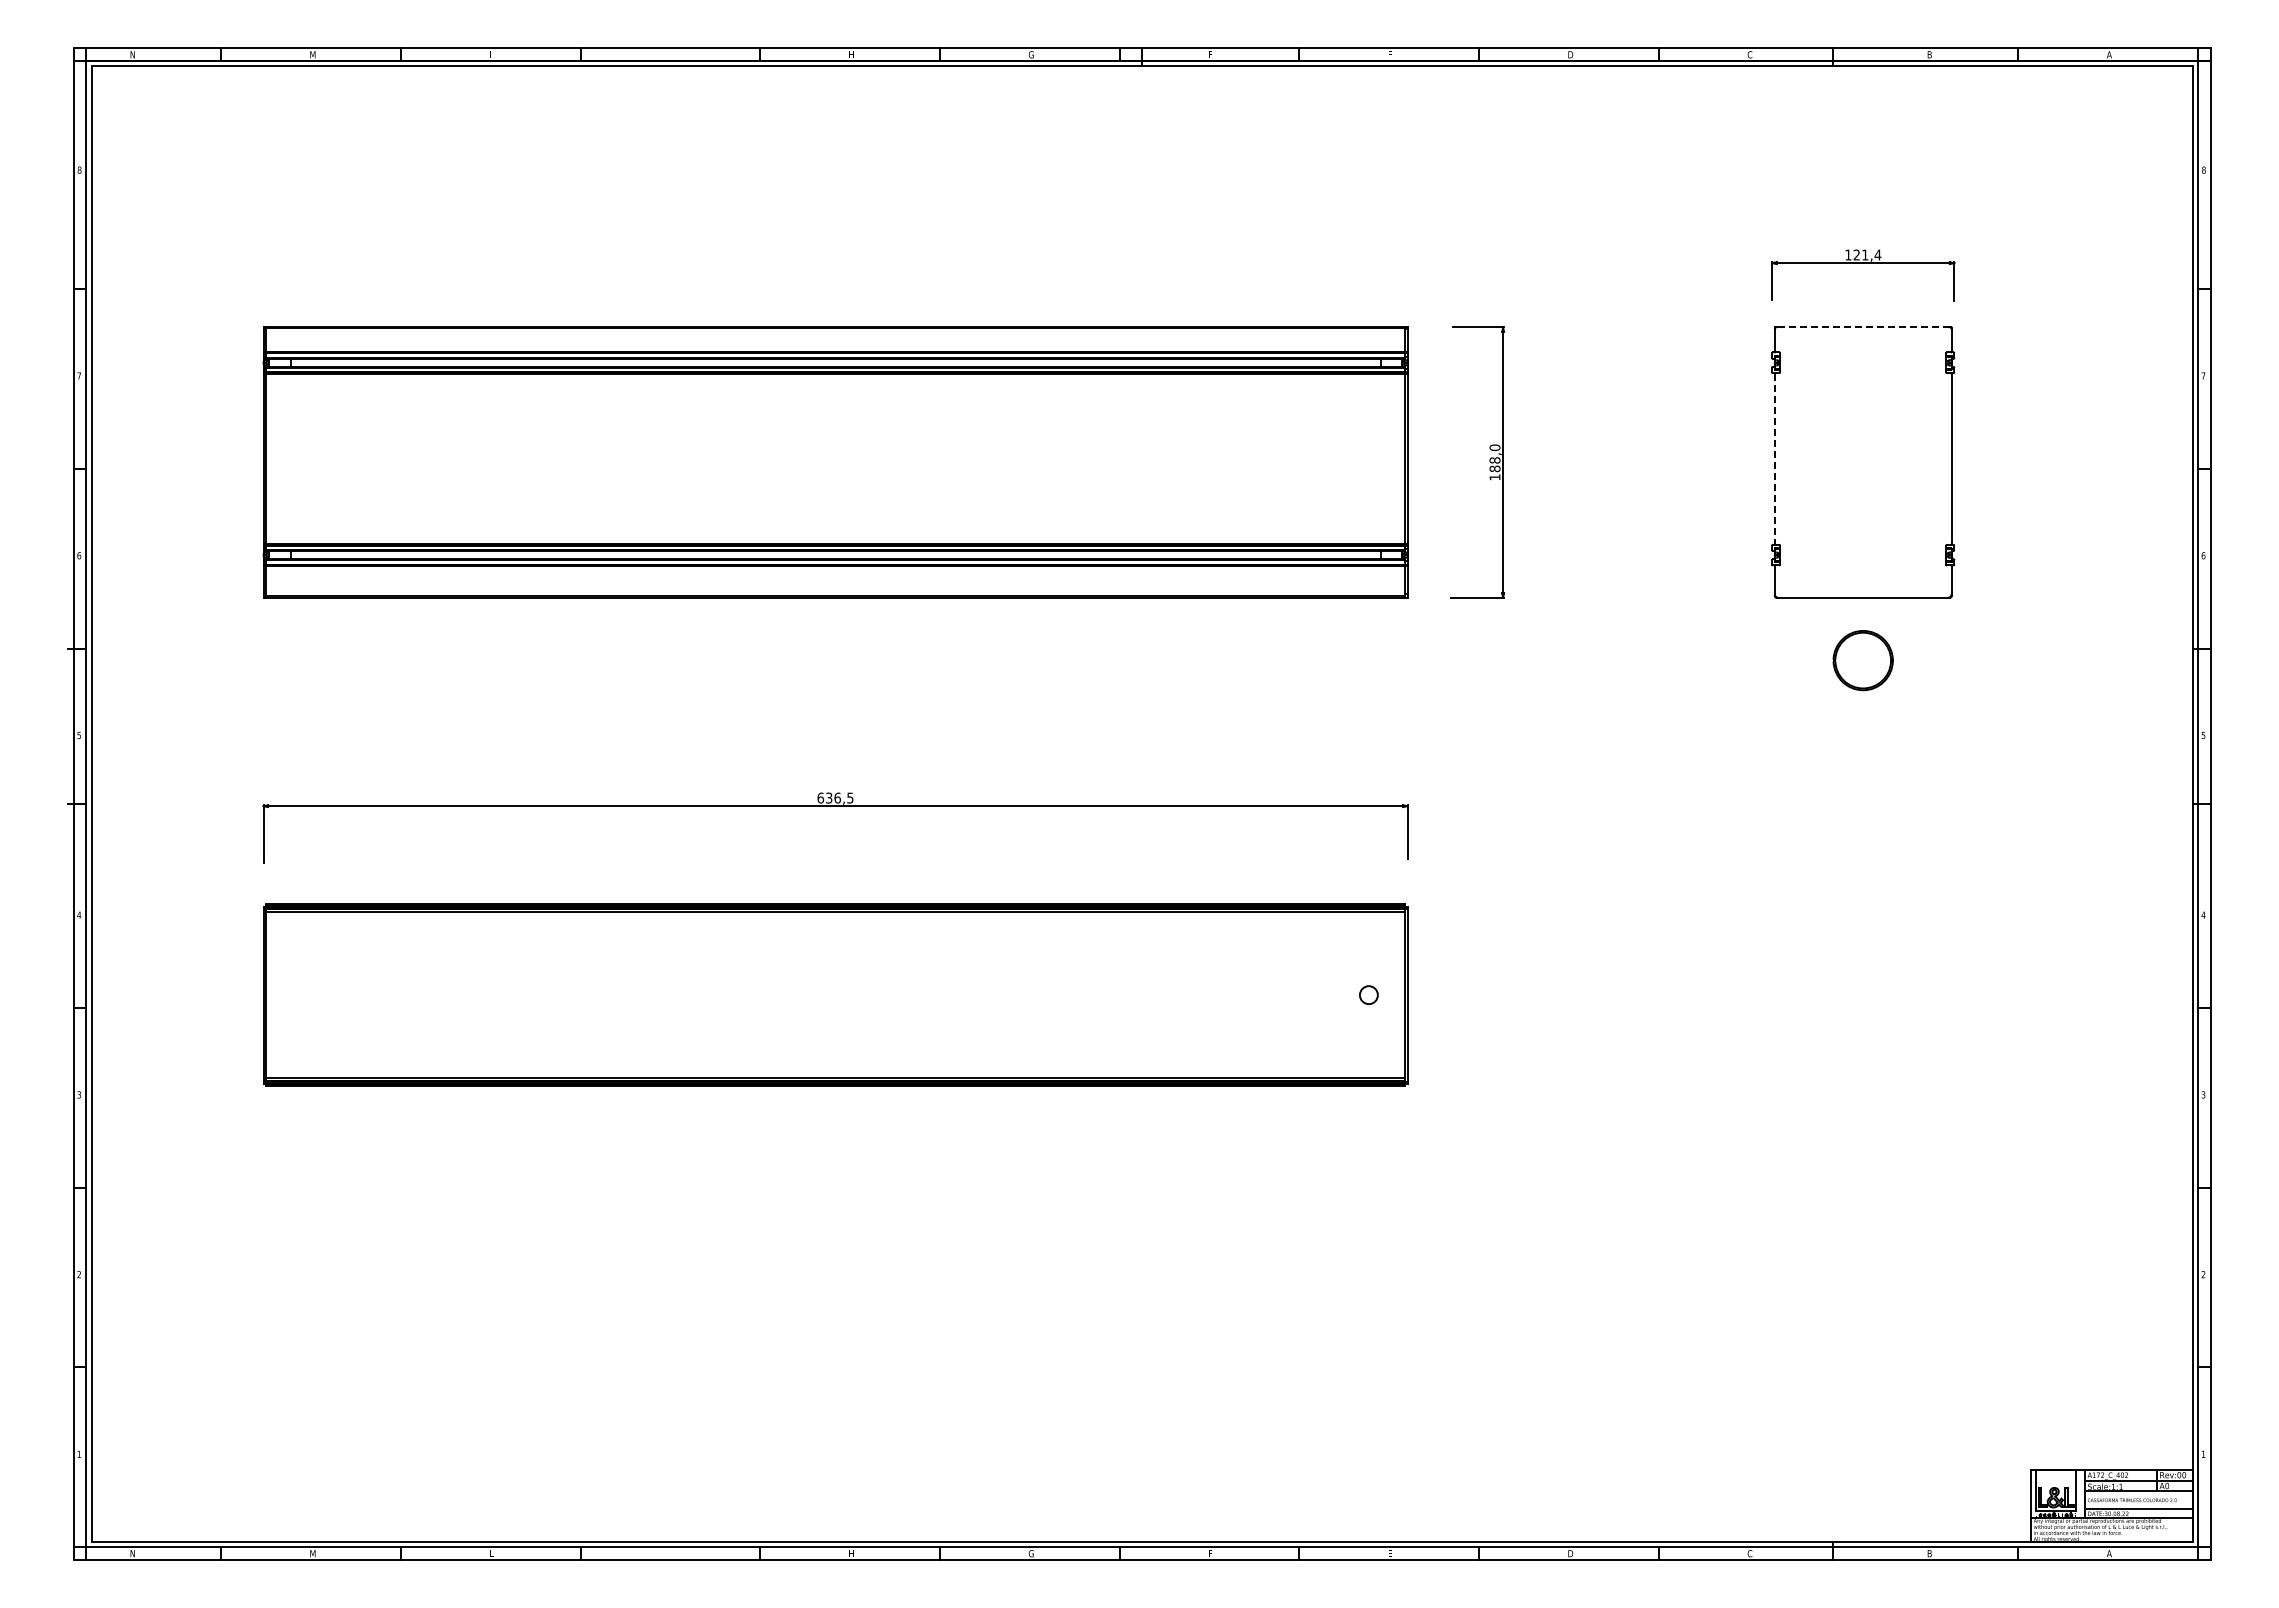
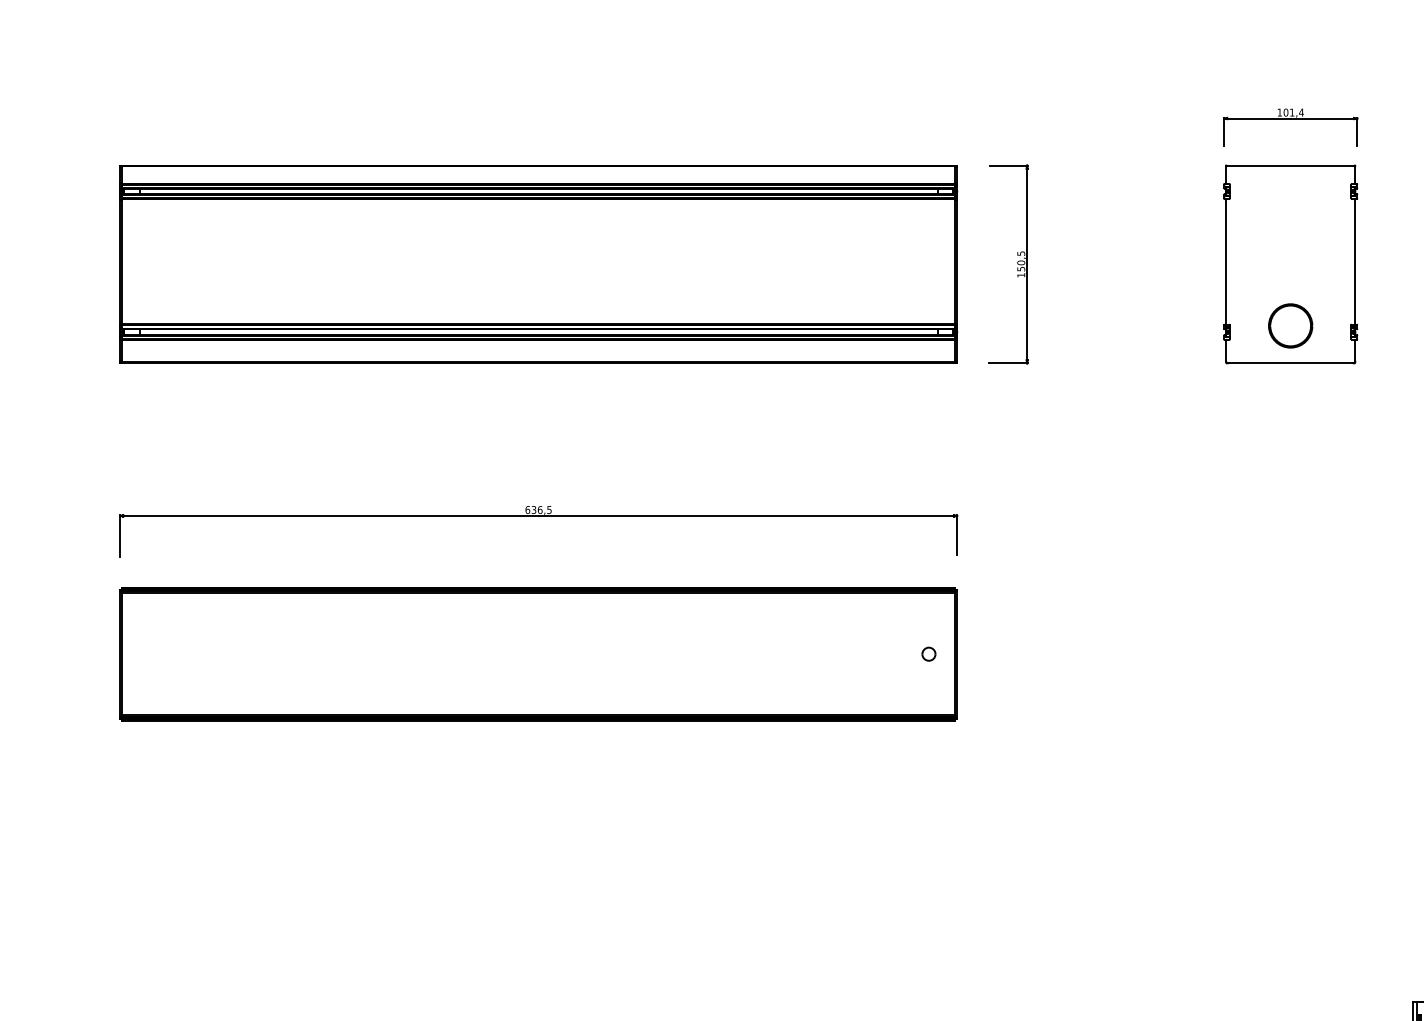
text: (1856, 254) -> (1285, 112), 121,4 -> 101,4
line: (1863, 327) -> (1290, 165), dashed -> solid
text: (1494, 458) -> (1020, 261), 188,0 -> 150,5
line: (1774, 458) -> (1225, 261), dashed -> solid
part: (1862, 660) -> (1290, 325), moved

